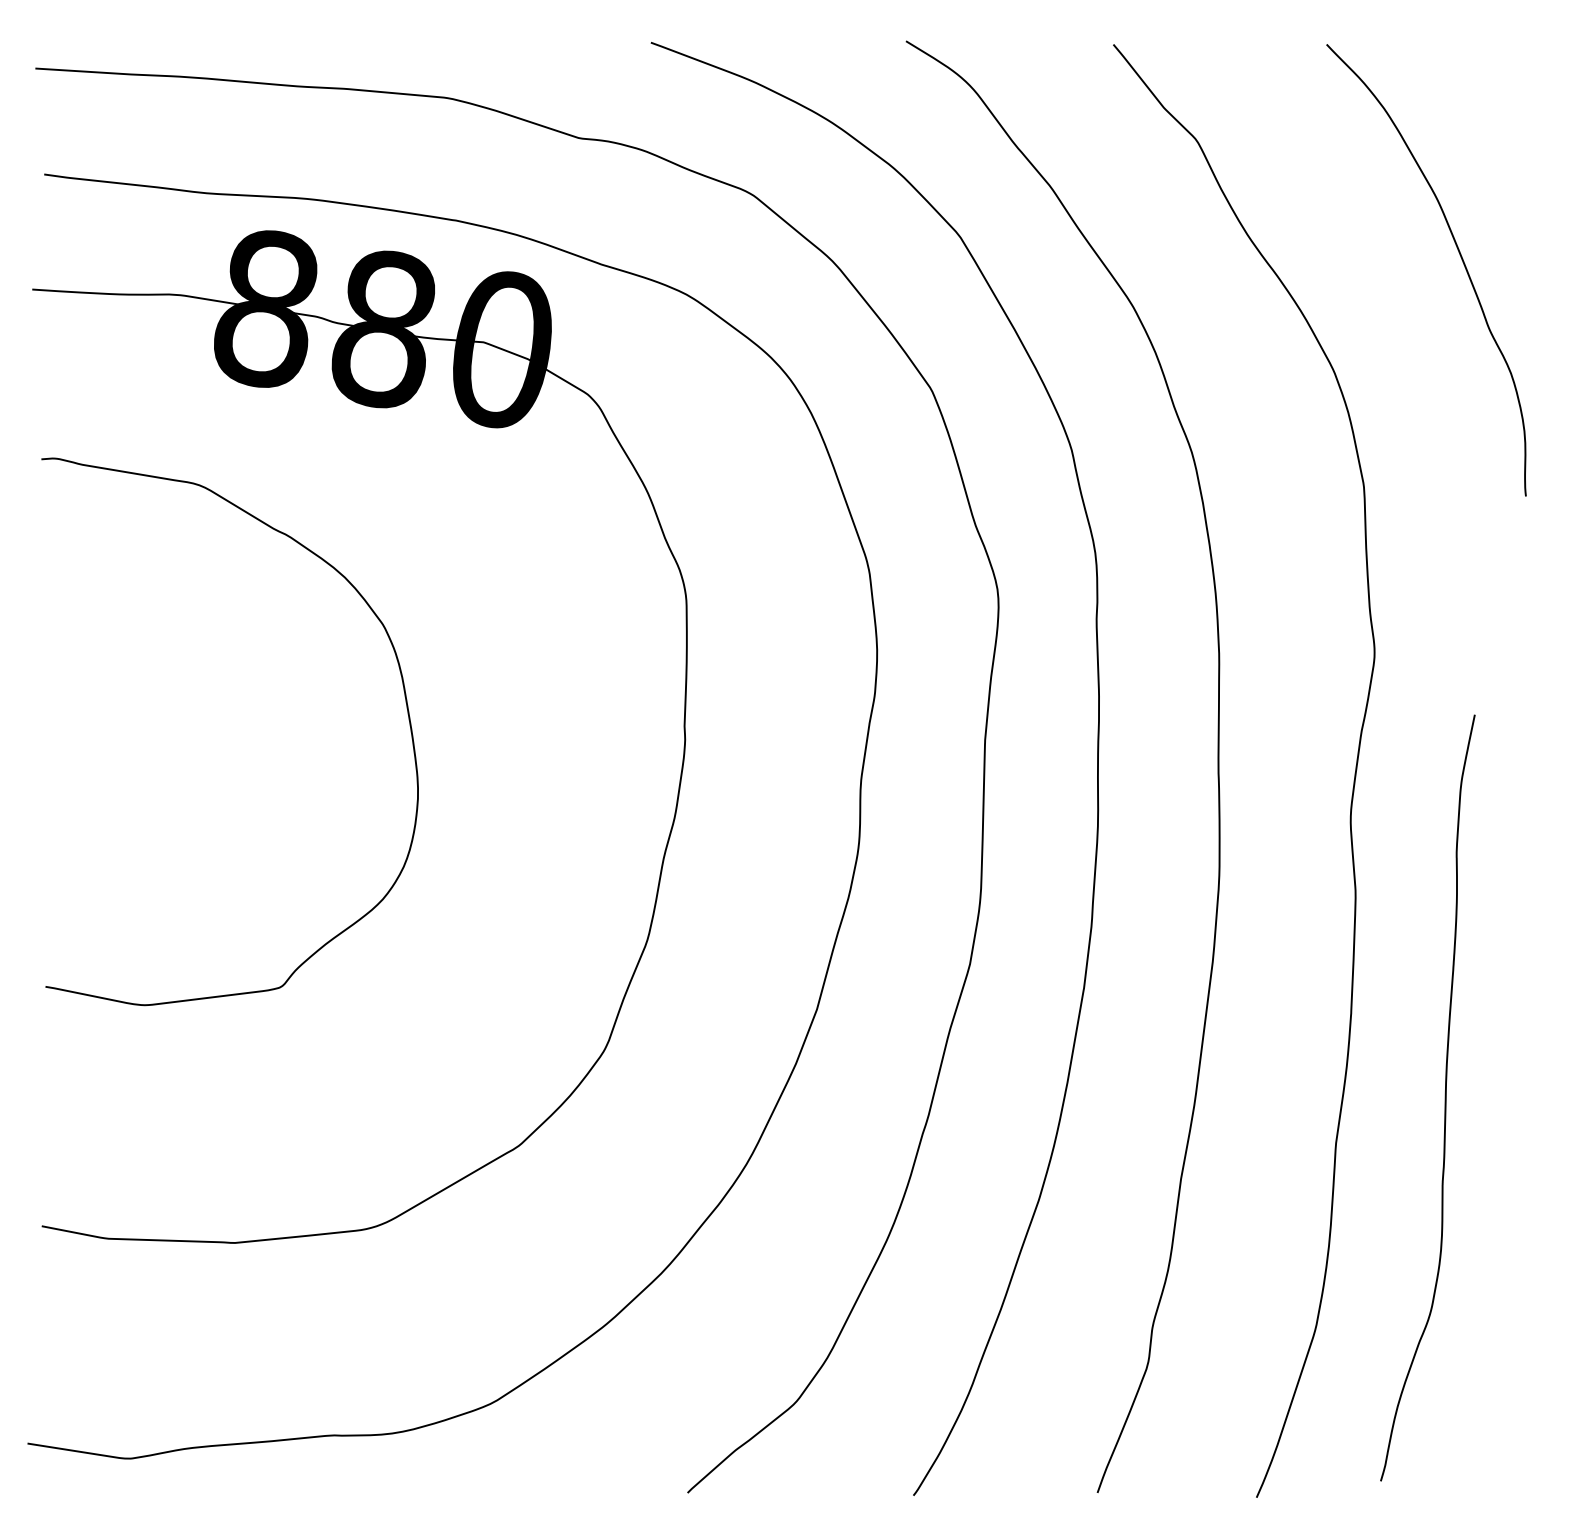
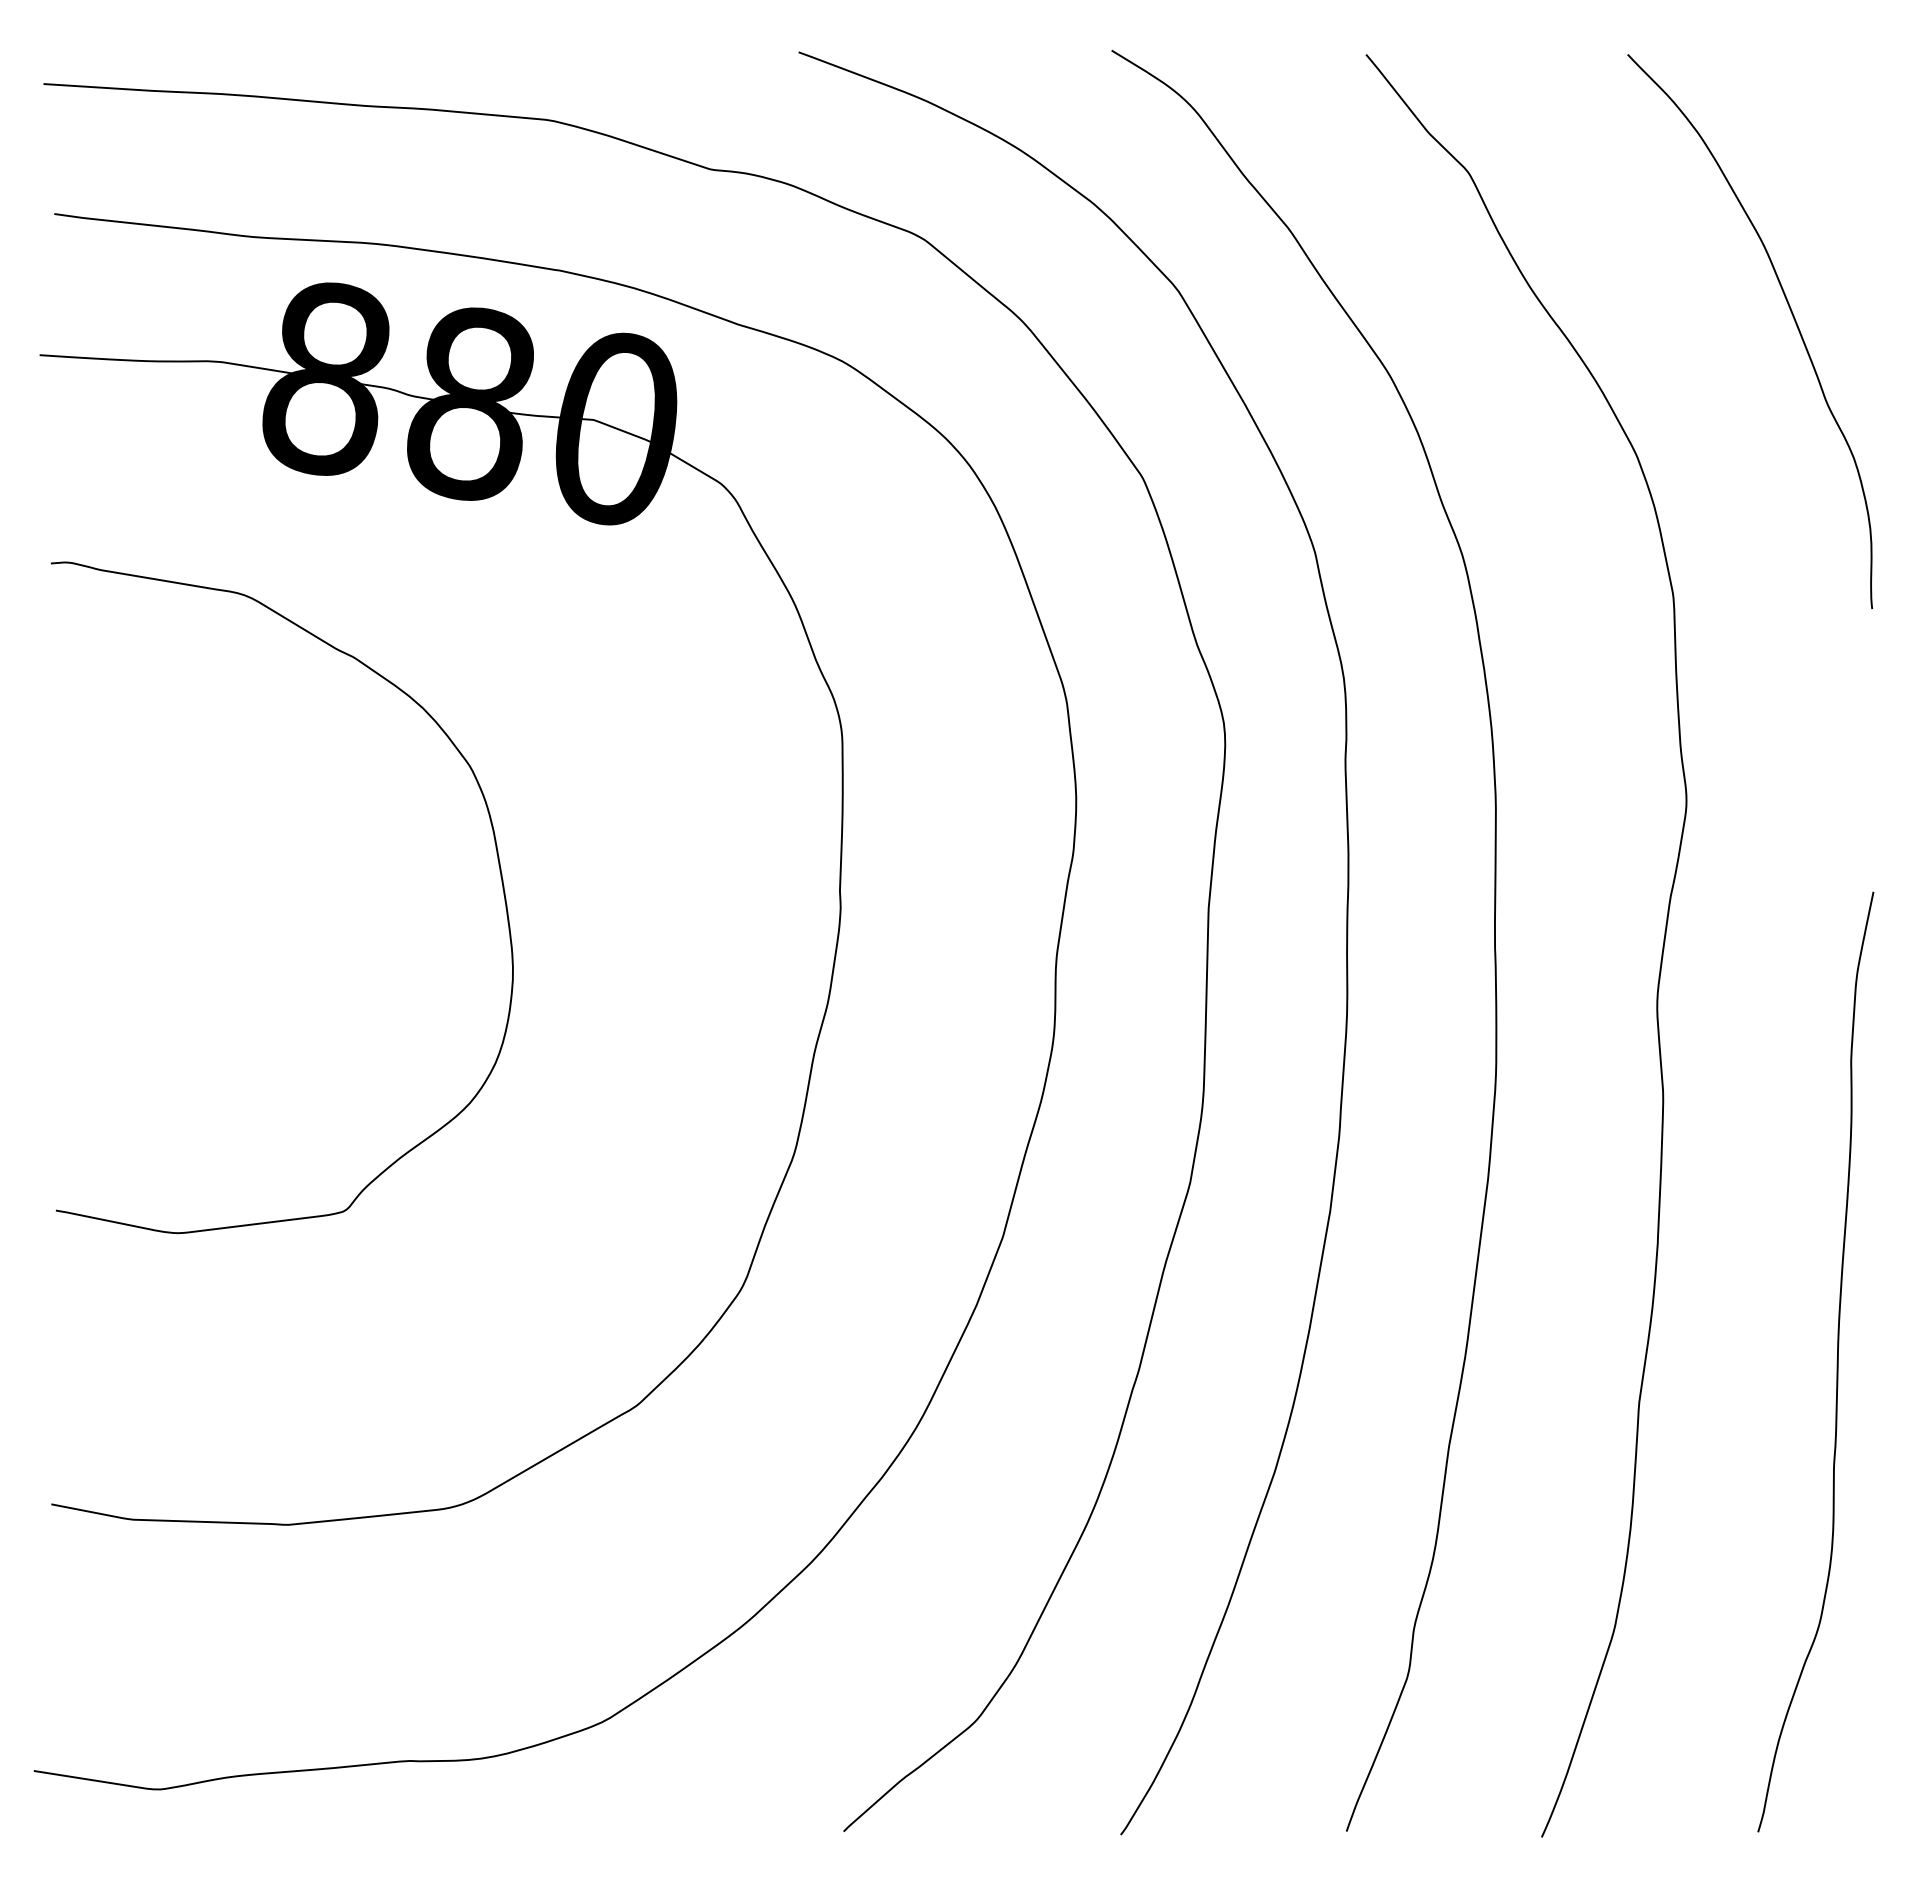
curve: (1444, 1097) -> (1836, 1361), moved

